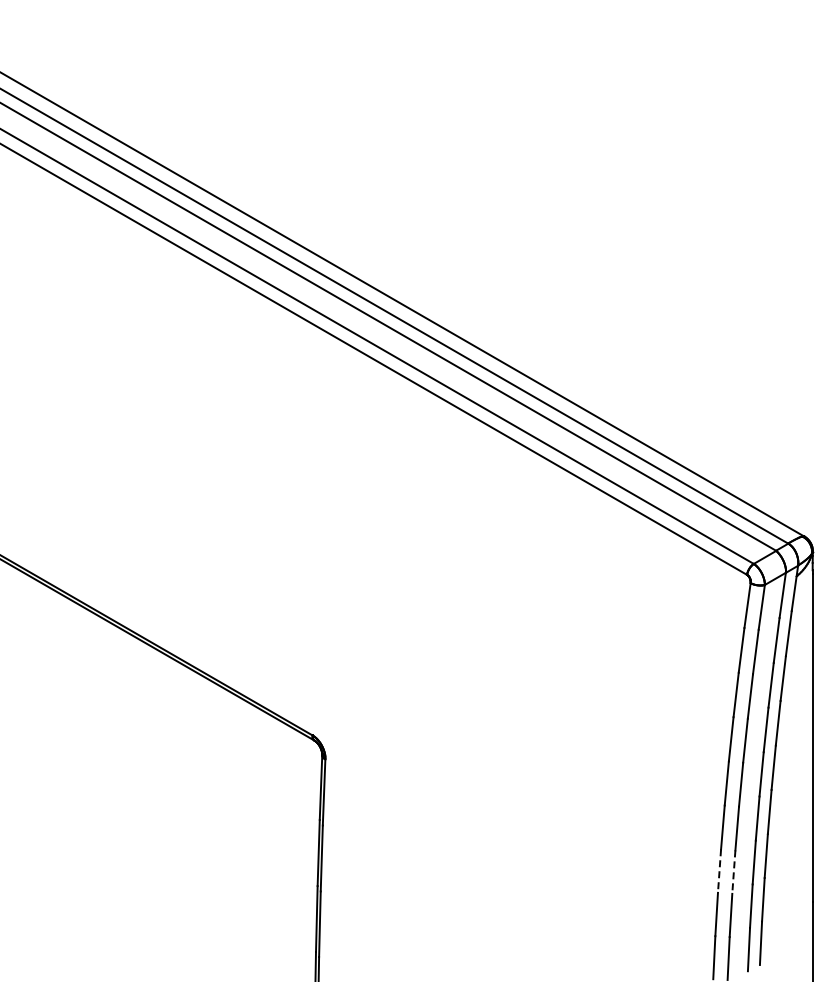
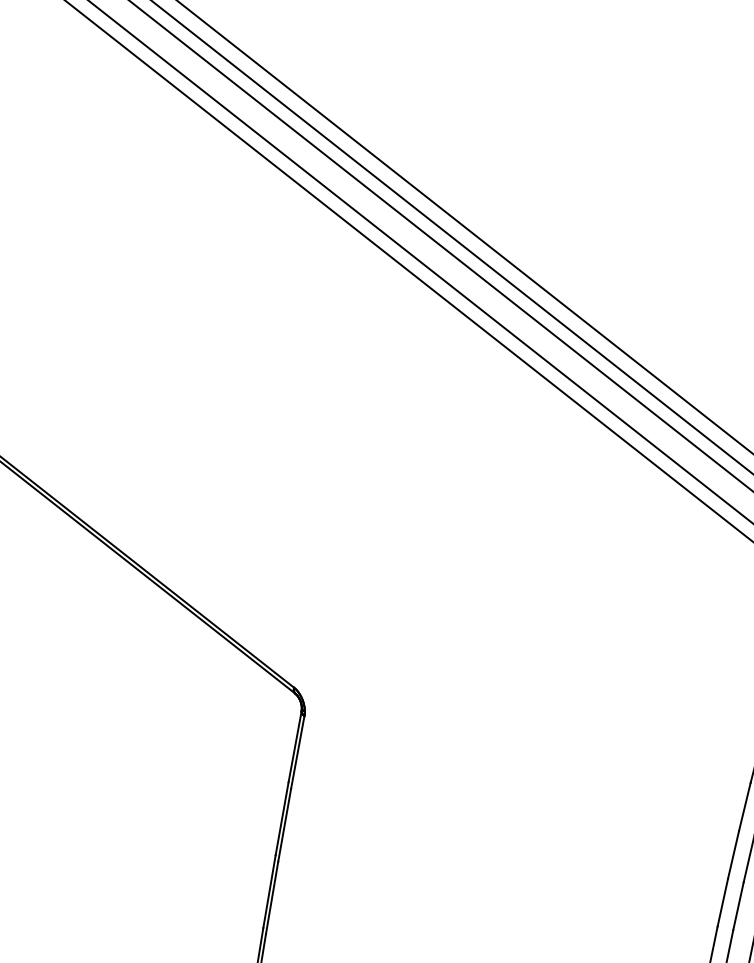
line: (719, 871) -> (722, 903), dashed -> solid
line: (733, 872) -> (738, 906), dashed -> solid

